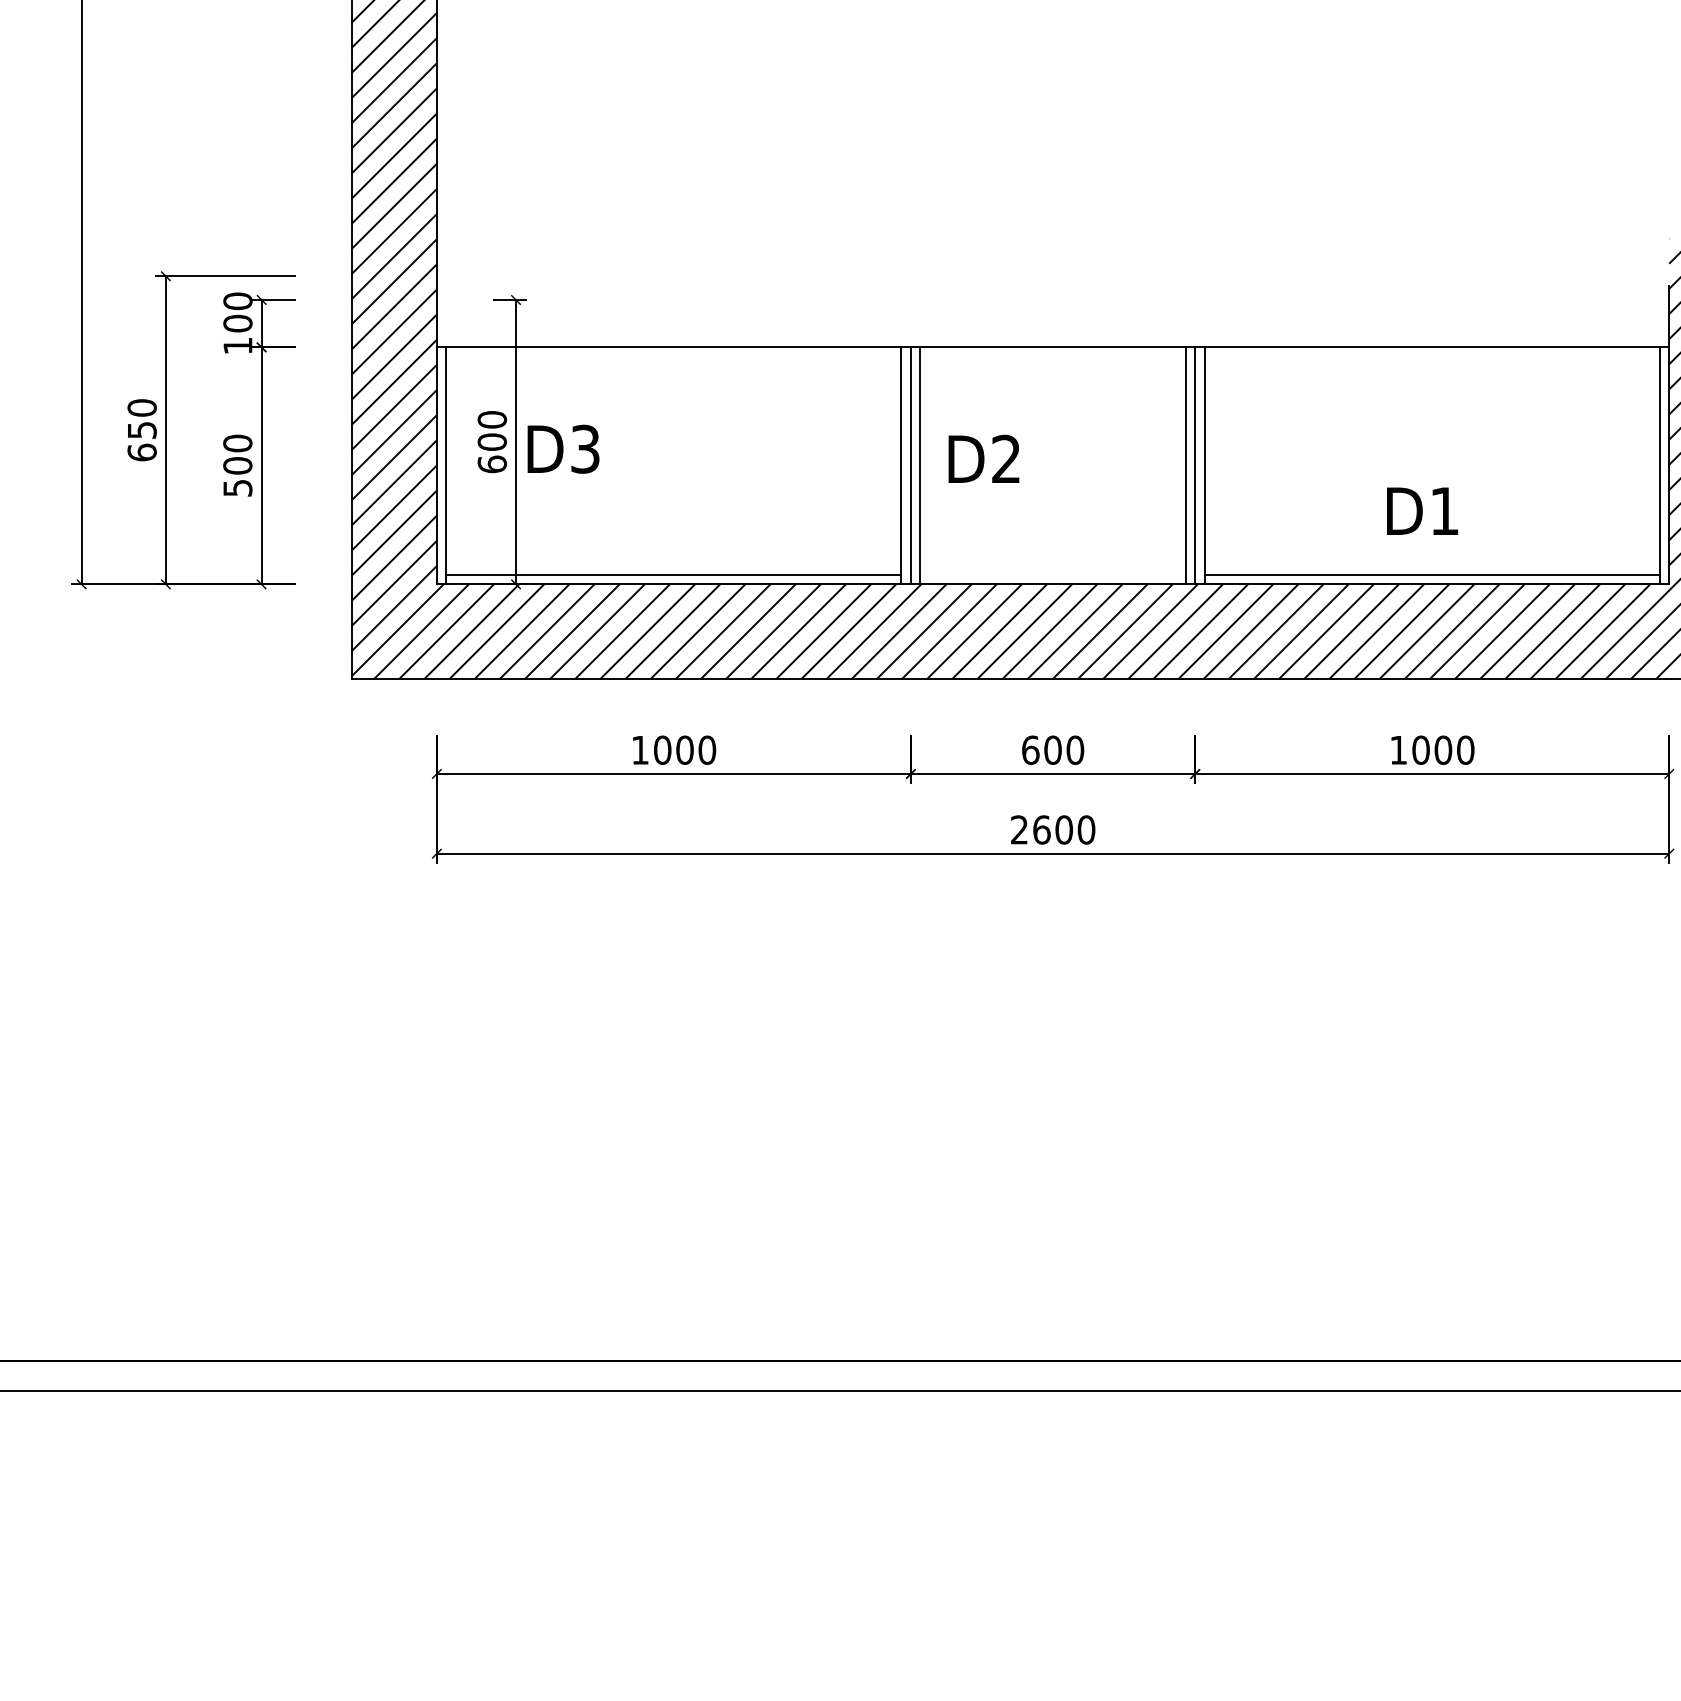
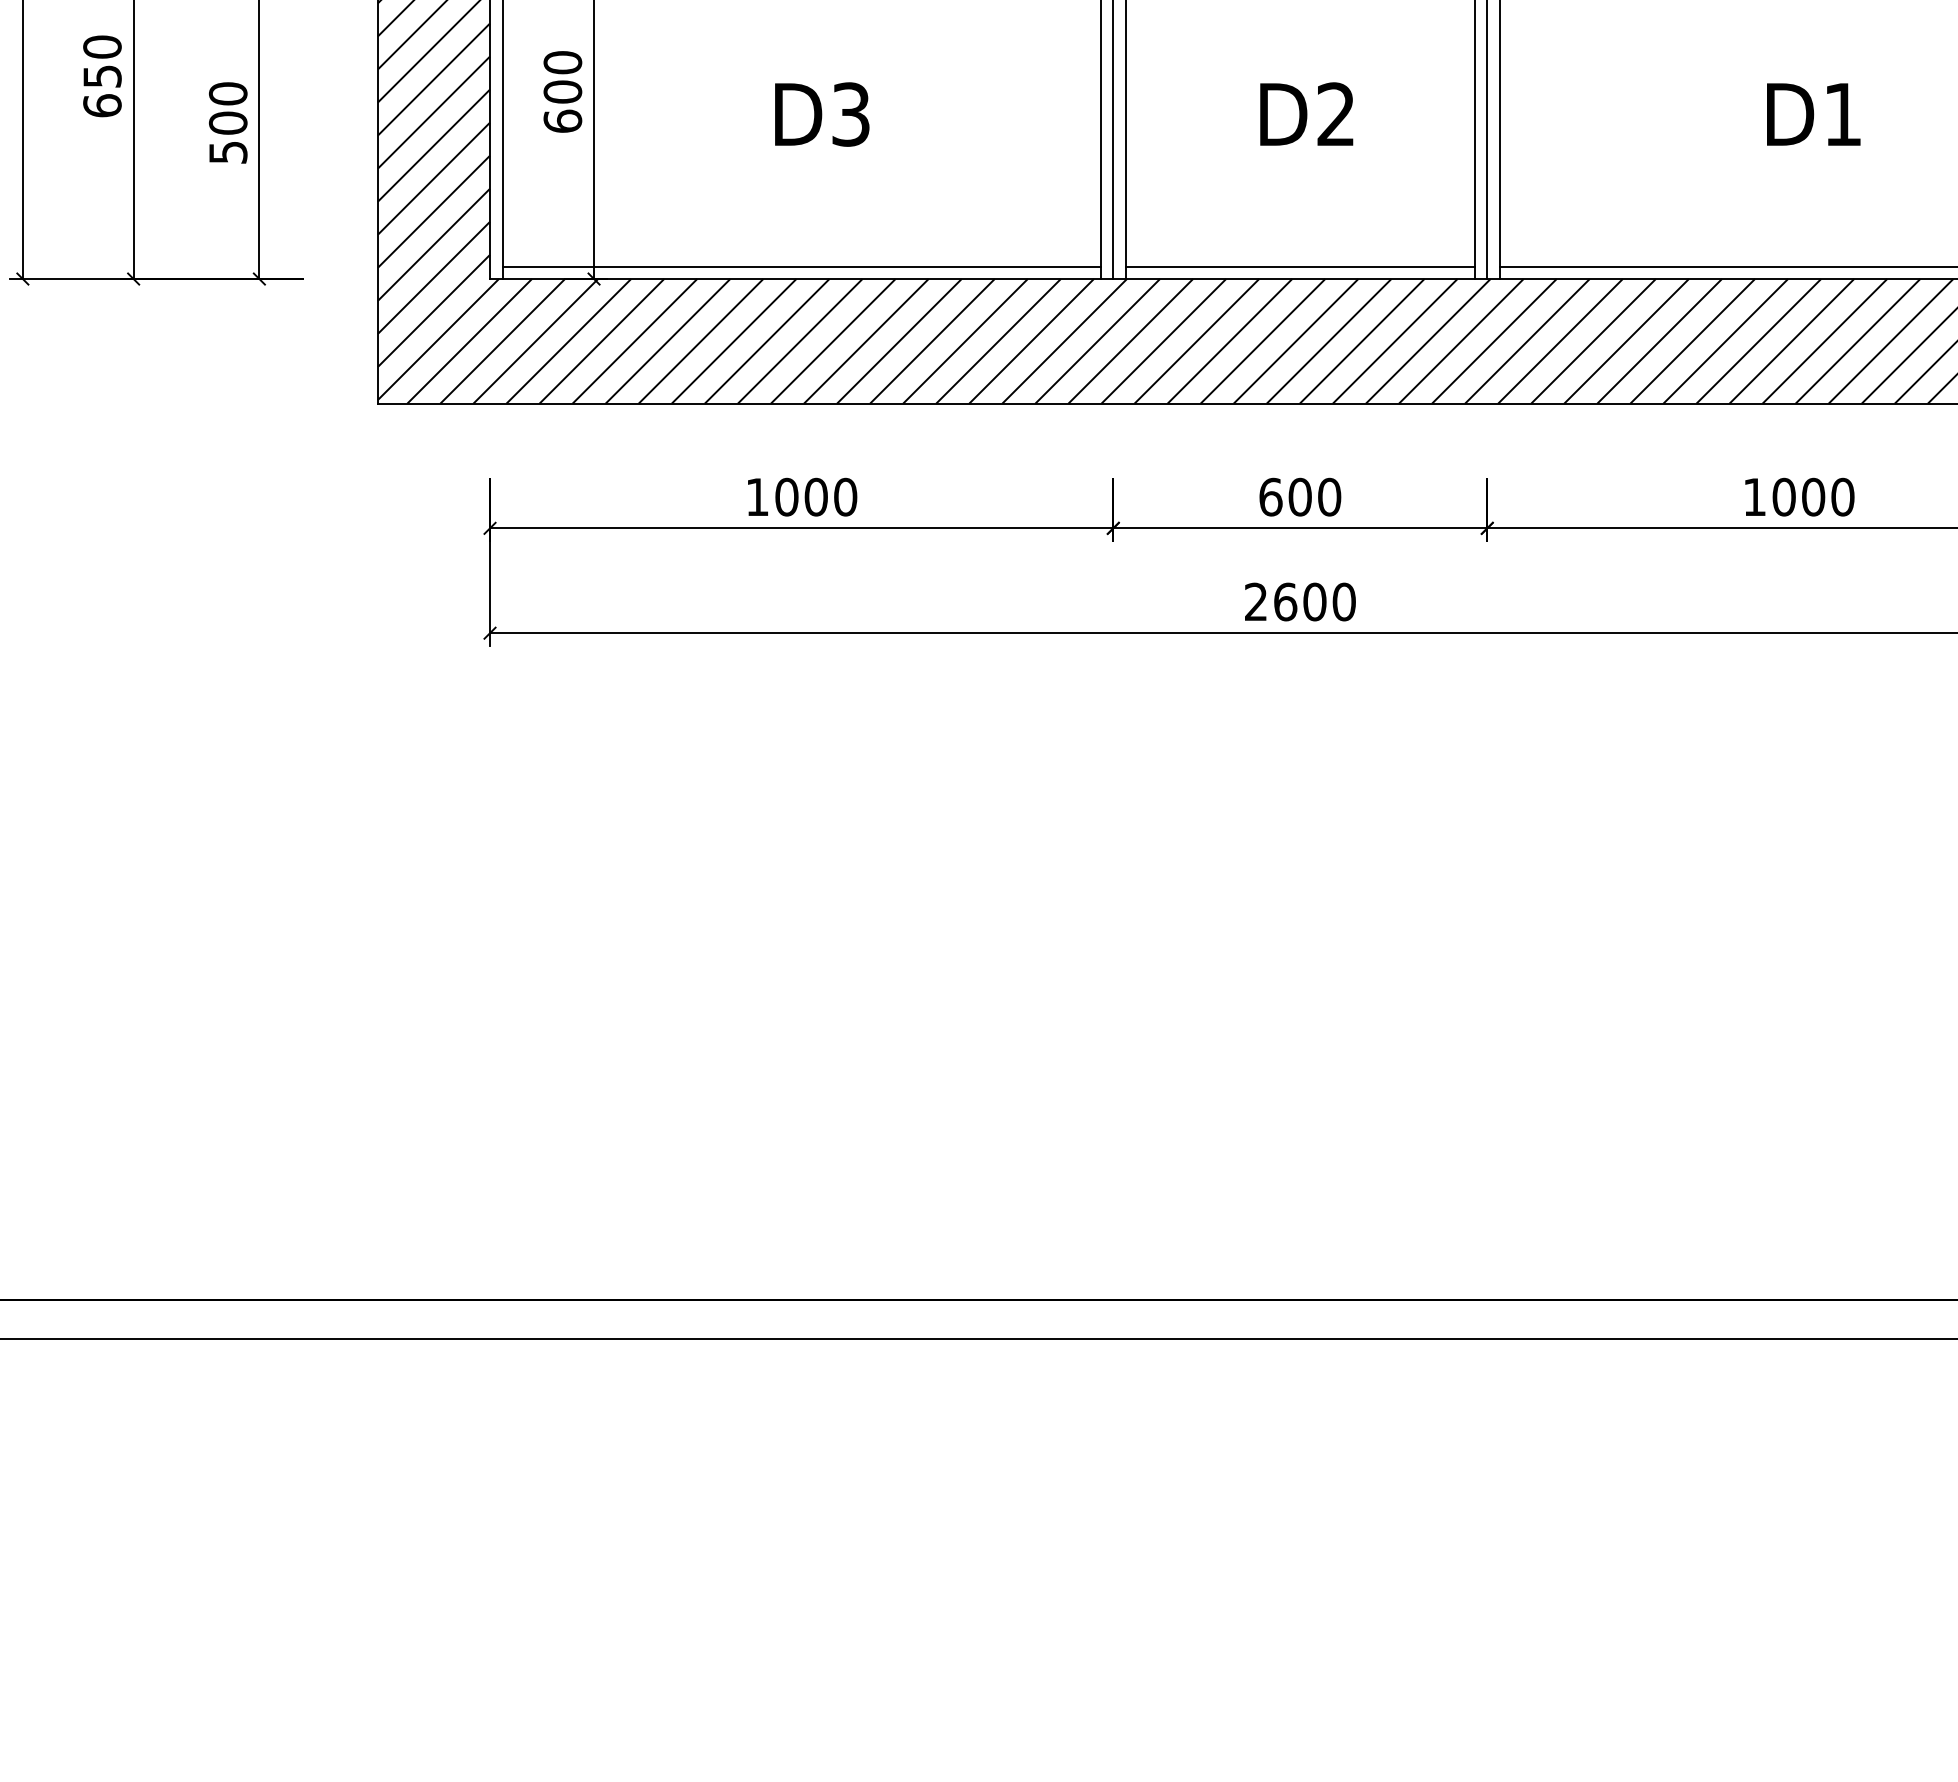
text: (563, 448) -> (822, 113), moved
text: (983, 458) -> (1306, 113), moved
text: (1422, 510) -> (1813, 113), moved
line: (1052, 574) -> (1299, 266), added

